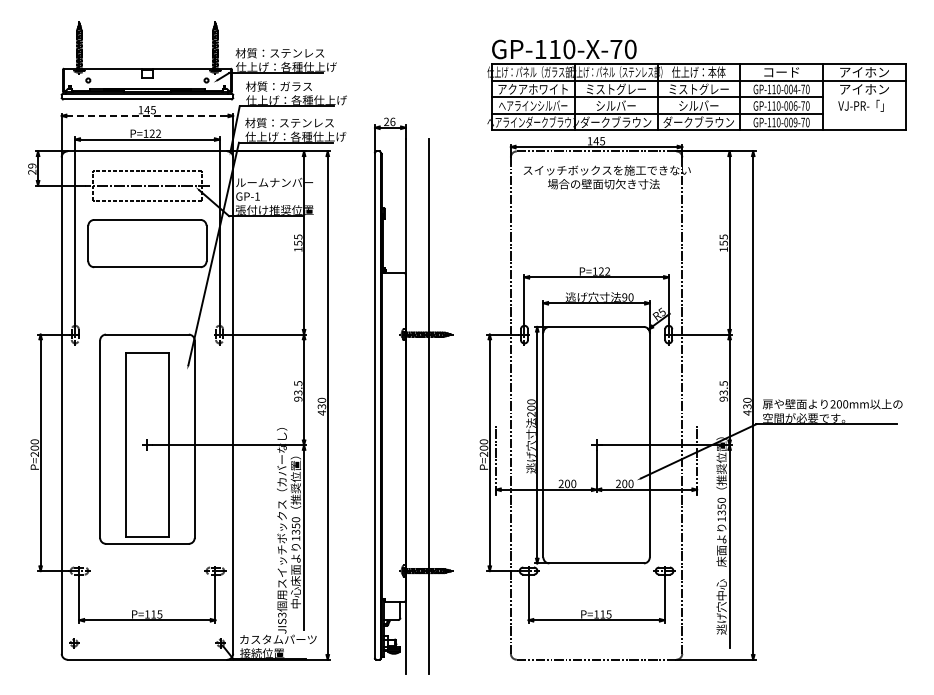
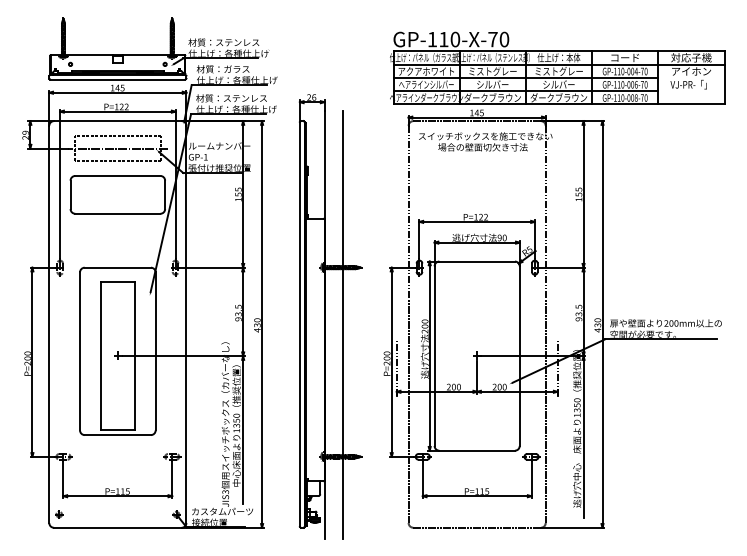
text: (864, 72) -> (691, 58), アイホン -> 対応子機
line: (147, 115) -> (117, 92), dashed -> solid
text: (795, 122) -> (636, 98), GP-110-009-70 -> GP-110-008-70

